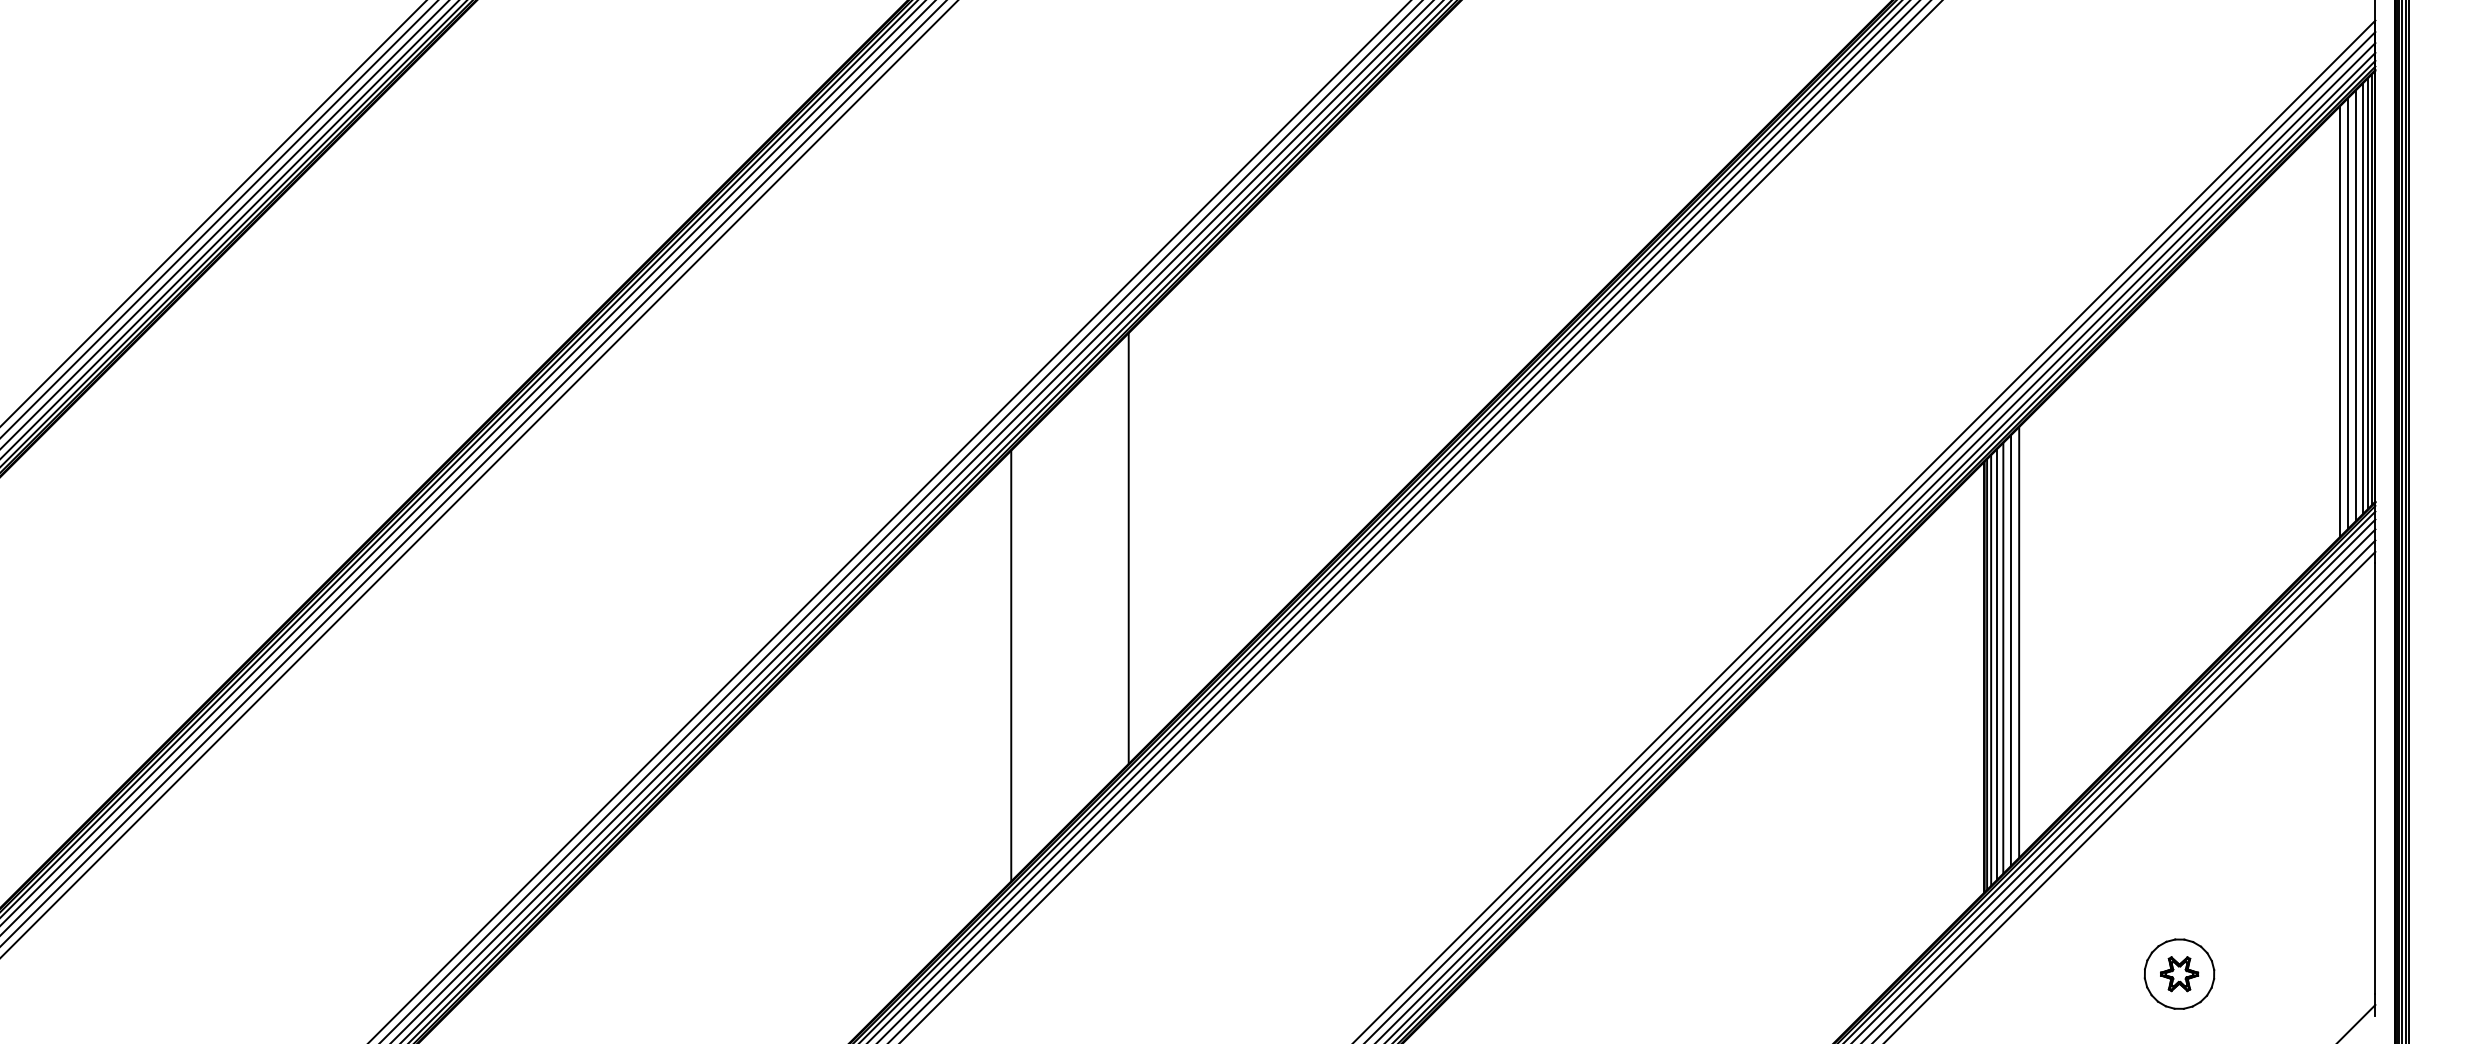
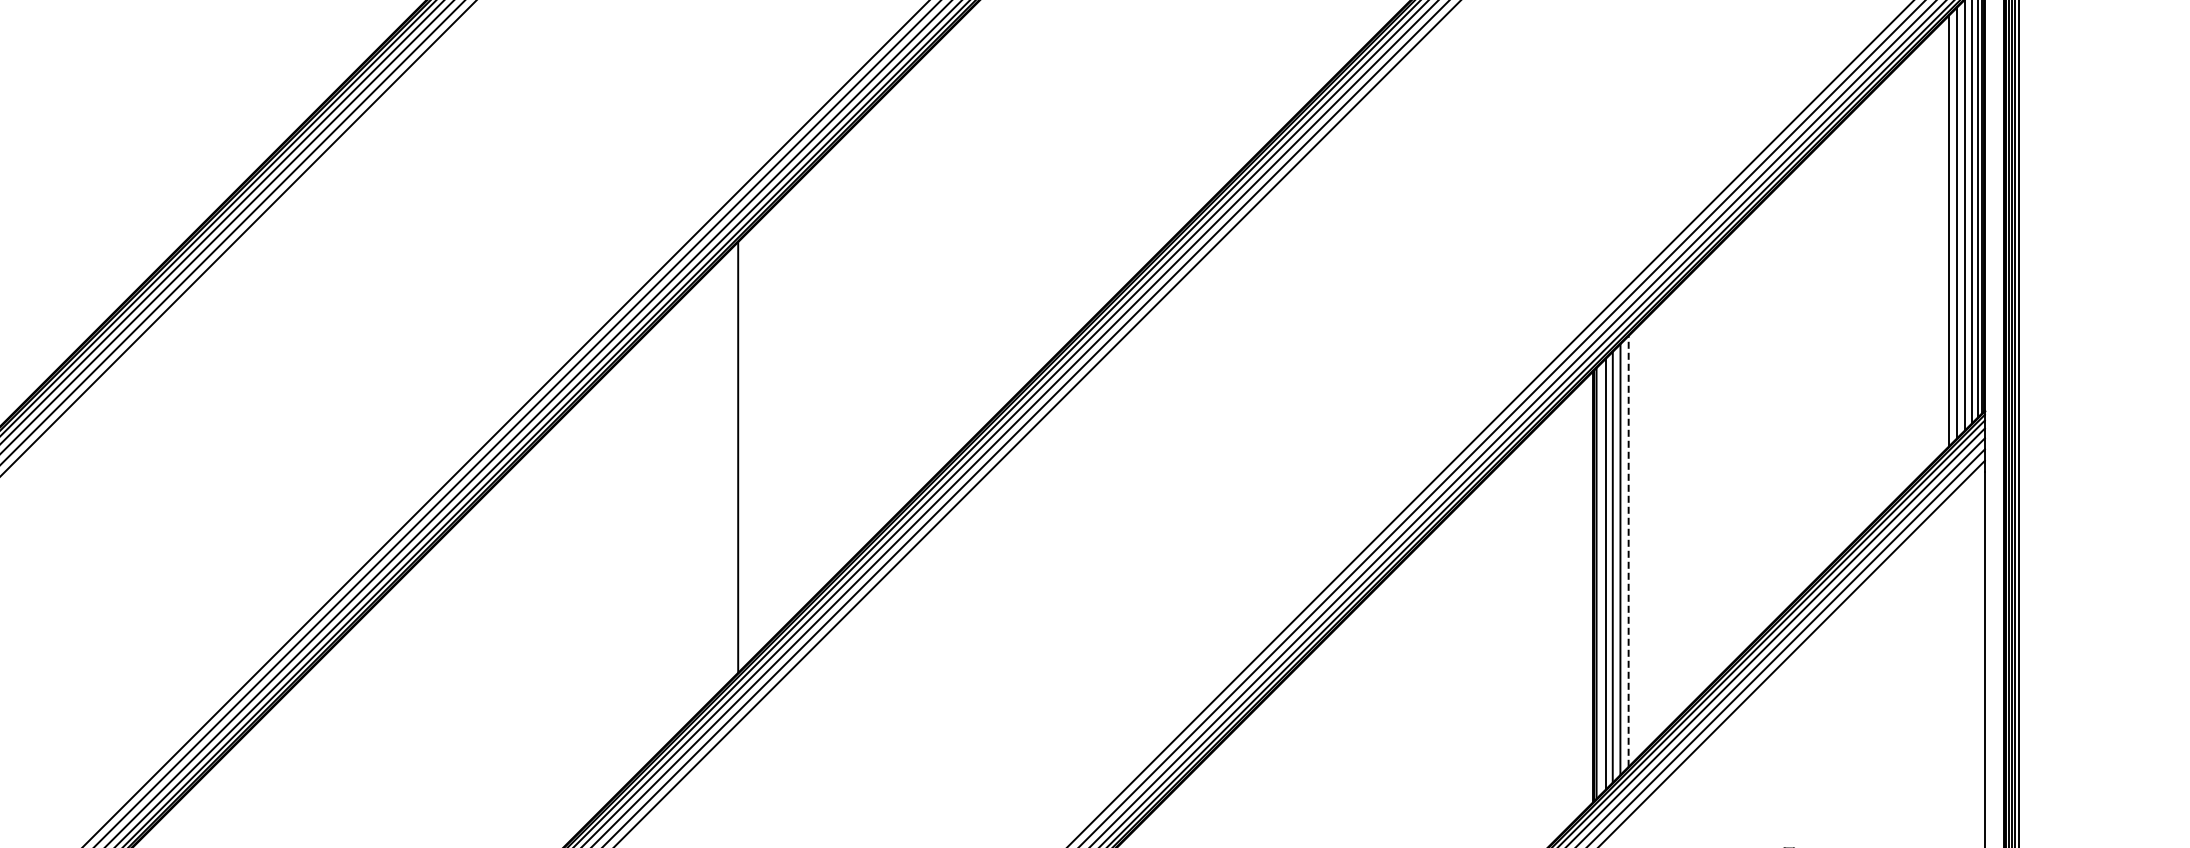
line: (2019, 642) -> (1628, 551), solid -> dashed
line: (1011, 665) -> (620, 574), removed
line: (1991, 670) -> (1600, 579), removed

